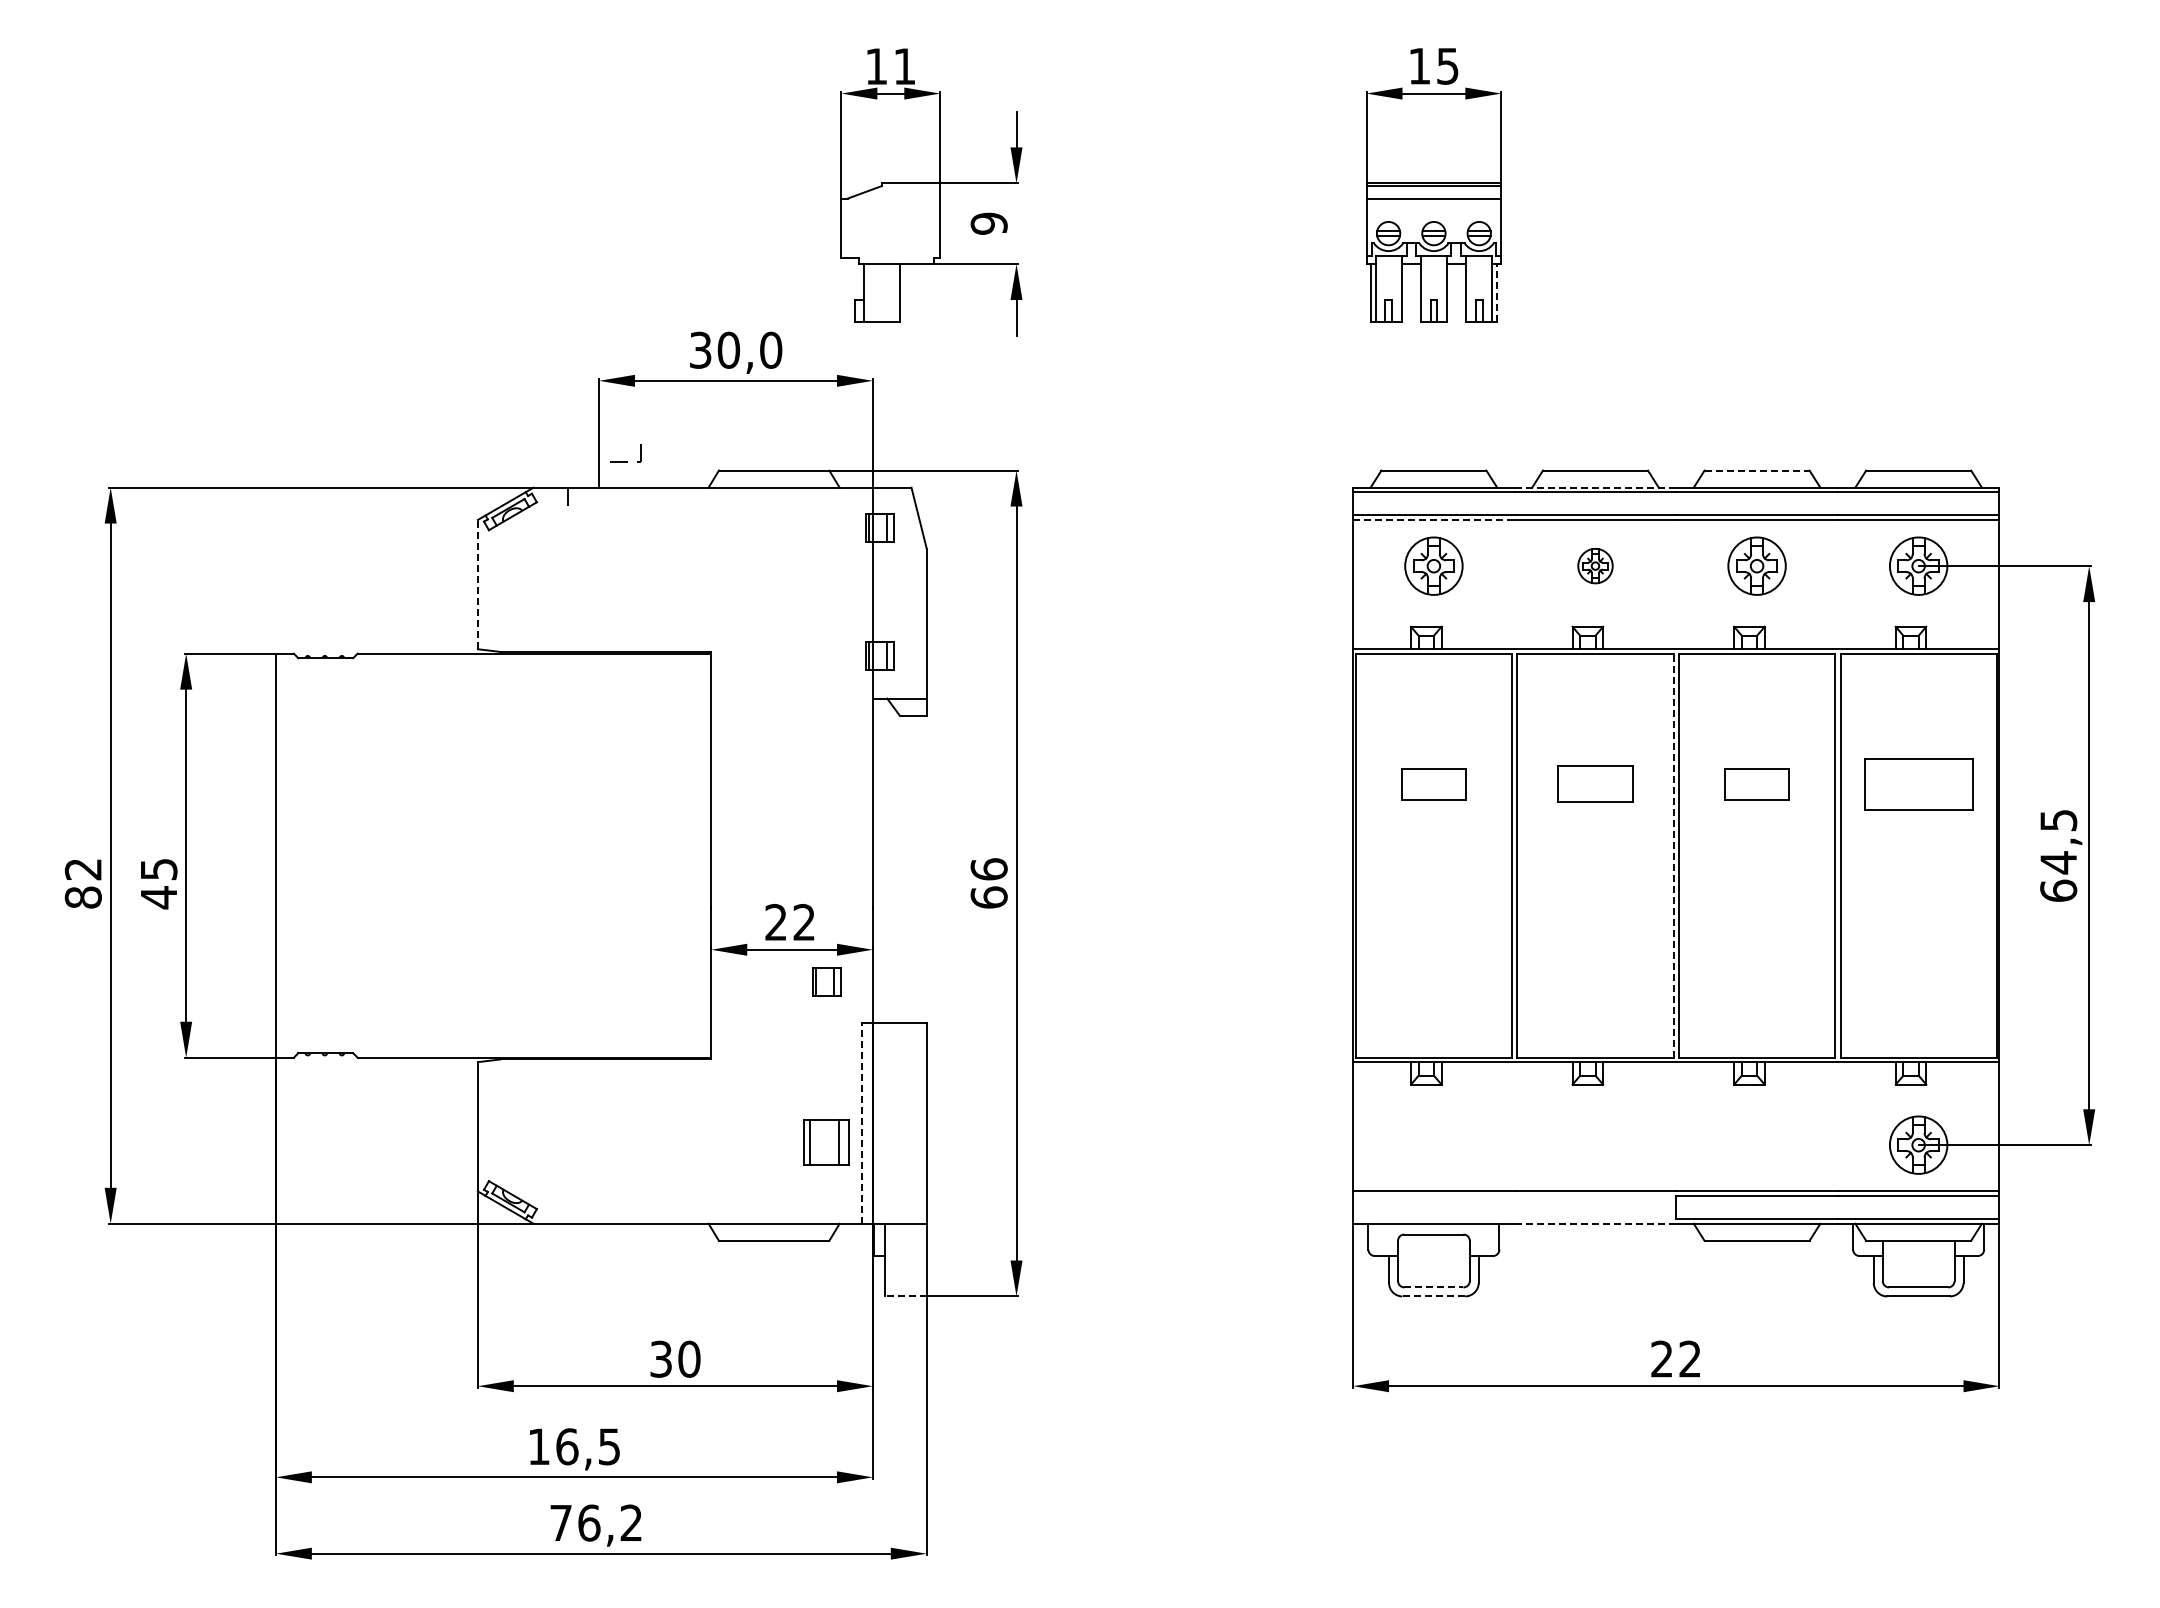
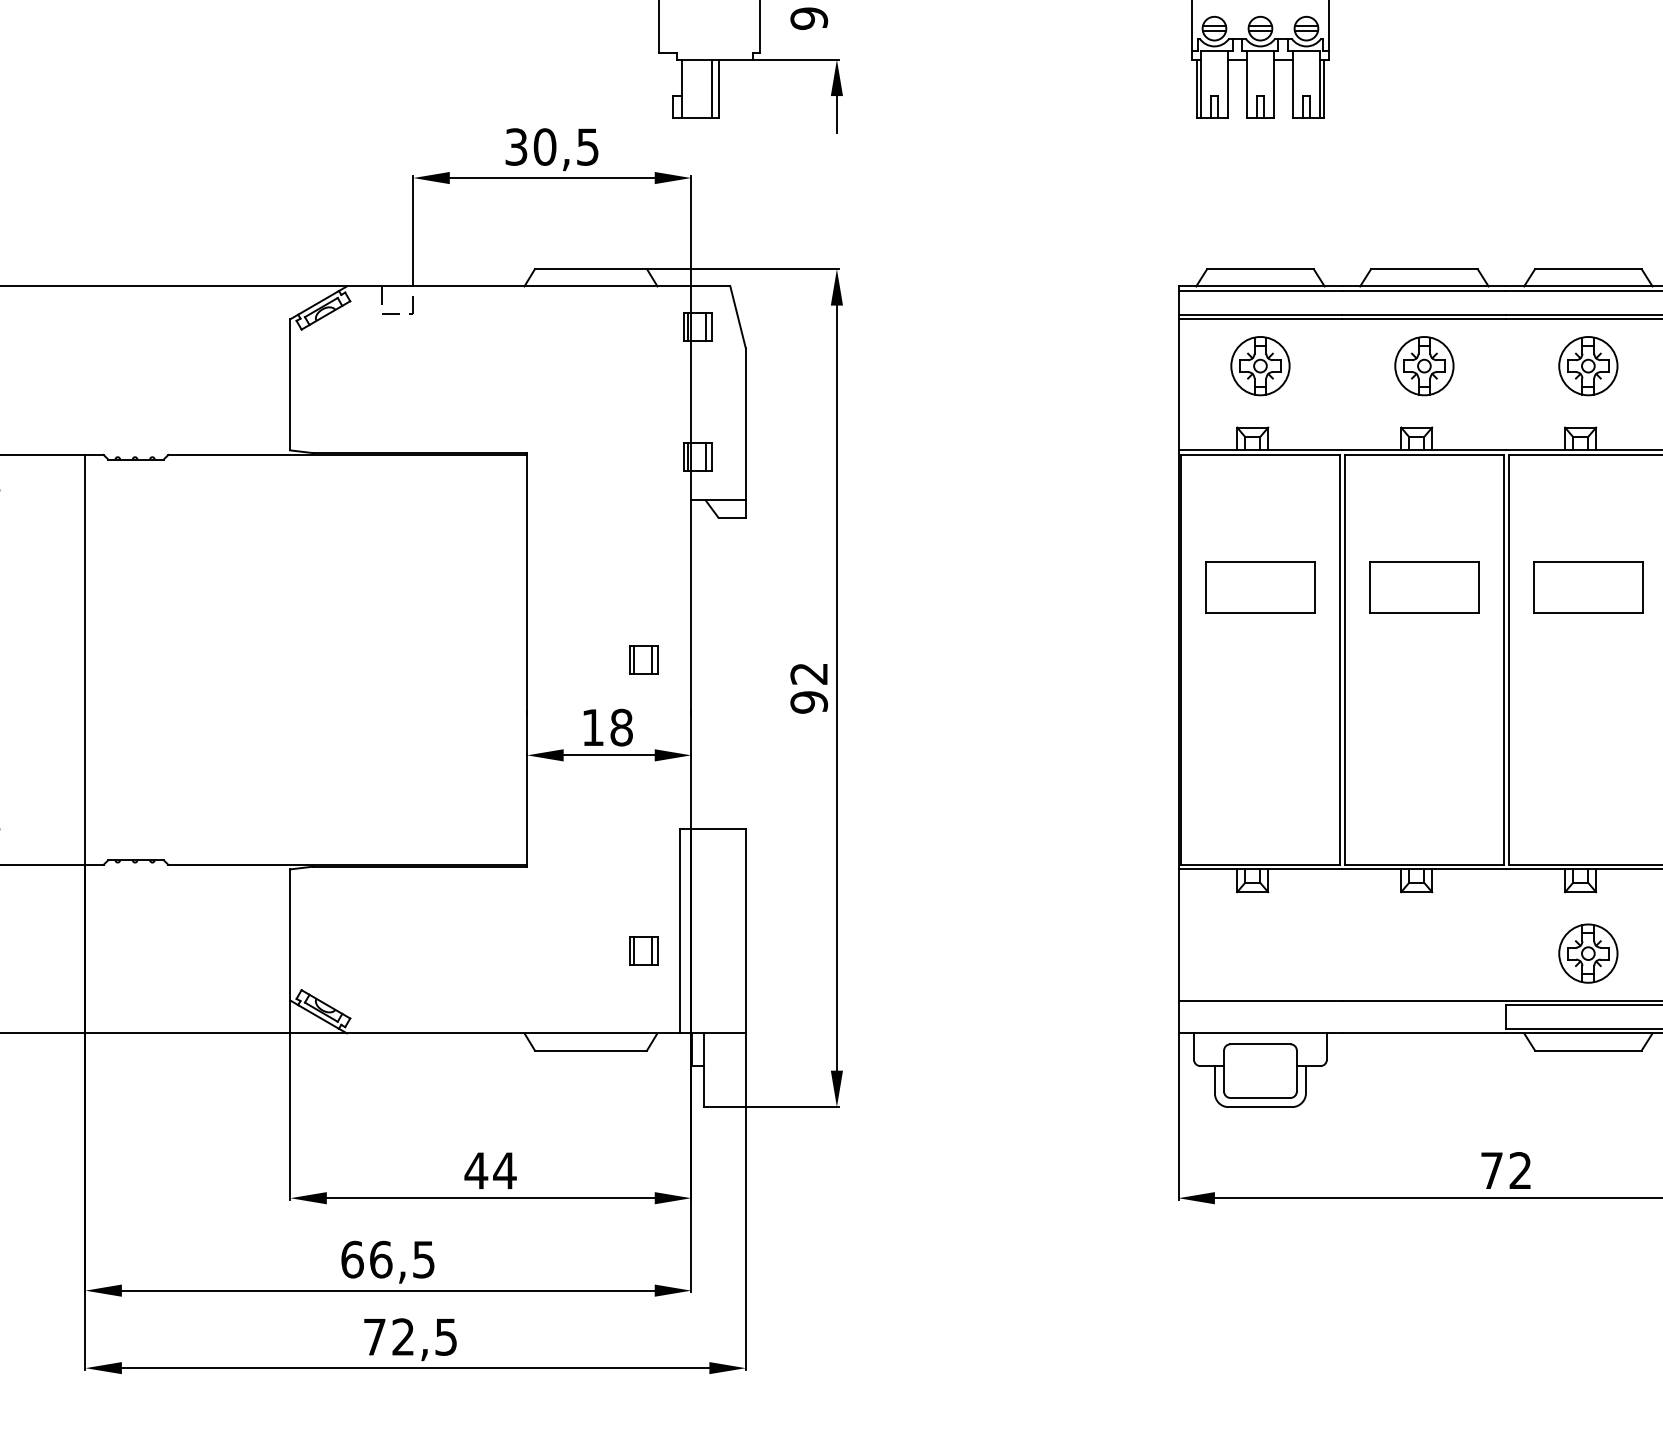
line: (893, 292) -> (712, 88), added
line: (1496, 292) -> (1323, 88), dashed -> solid
text: (771, 349) -> (588, 146), 30,0 -> 30,5
part: (625, 461) -> (397, 313), moved
line: (1757, 470) -> (1588, 269), dashed -> solid
line: (1595, 487) -> (1424, 286), dashed -> solid
line: (1433, 519) -> (1260, 318), dashed -> solid
part: (1595, 565) -> (1424, 365), size x1.67
line: (477, 584) -> (289, 384), dashed -> solid
part: (1433, 784) -> (1260, 587), size x1.67
part: (1595, 784) -> (1424, 587), size x1.43
part: (1756, 784) -> (1587, 587), size x1.67
line: (1673, 855) -> (1503, 659), dashed -> solid
text: (988, 883) -> (808, 688), 66 -> 92
text: (790, 922) -> (607, 727), 22 -> 18
part: (826, 981) -> (644, 659), moved
line: (862, 1123) -> (680, 931), dashed -> solid
part: (826, 1142) -> (644, 950), size x0.62
part: (1756, 1144) -> (1587, 952), added
line: (1595, 1223) -> (1424, 1033), dashed -> solid
line: (1433, 1287) -> (1260, 1098), dashed -> solid
line: (906, 1296) -> (725, 1107), dashed -> solid
line: (1434, 1296) -> (1261, 1107), dashed -> solid
text: (675, 1358) -> (490, 1170), 30 -> 44
text: (1661, 1358) -> (1491, 1170), 22 -> 72
text: (539, 1446) -> (352, 1259), 16,5 -> 66,5
text: (609, 1522) -> (423, 1336), 76,2 -> 72,5

